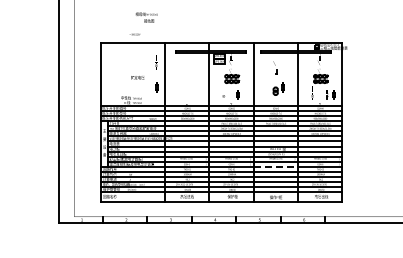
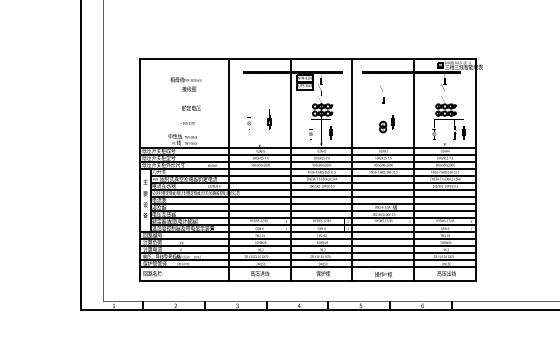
text: (146, 17) -> (185, 84), moved
text: (134, 34) -> (186, 123), moved
part: (156, 62) -> (249, 119), moved
part: (156, 87) -> (268, 121), moved
line: (276, 166) -> (384, 231), dashed -> solid

